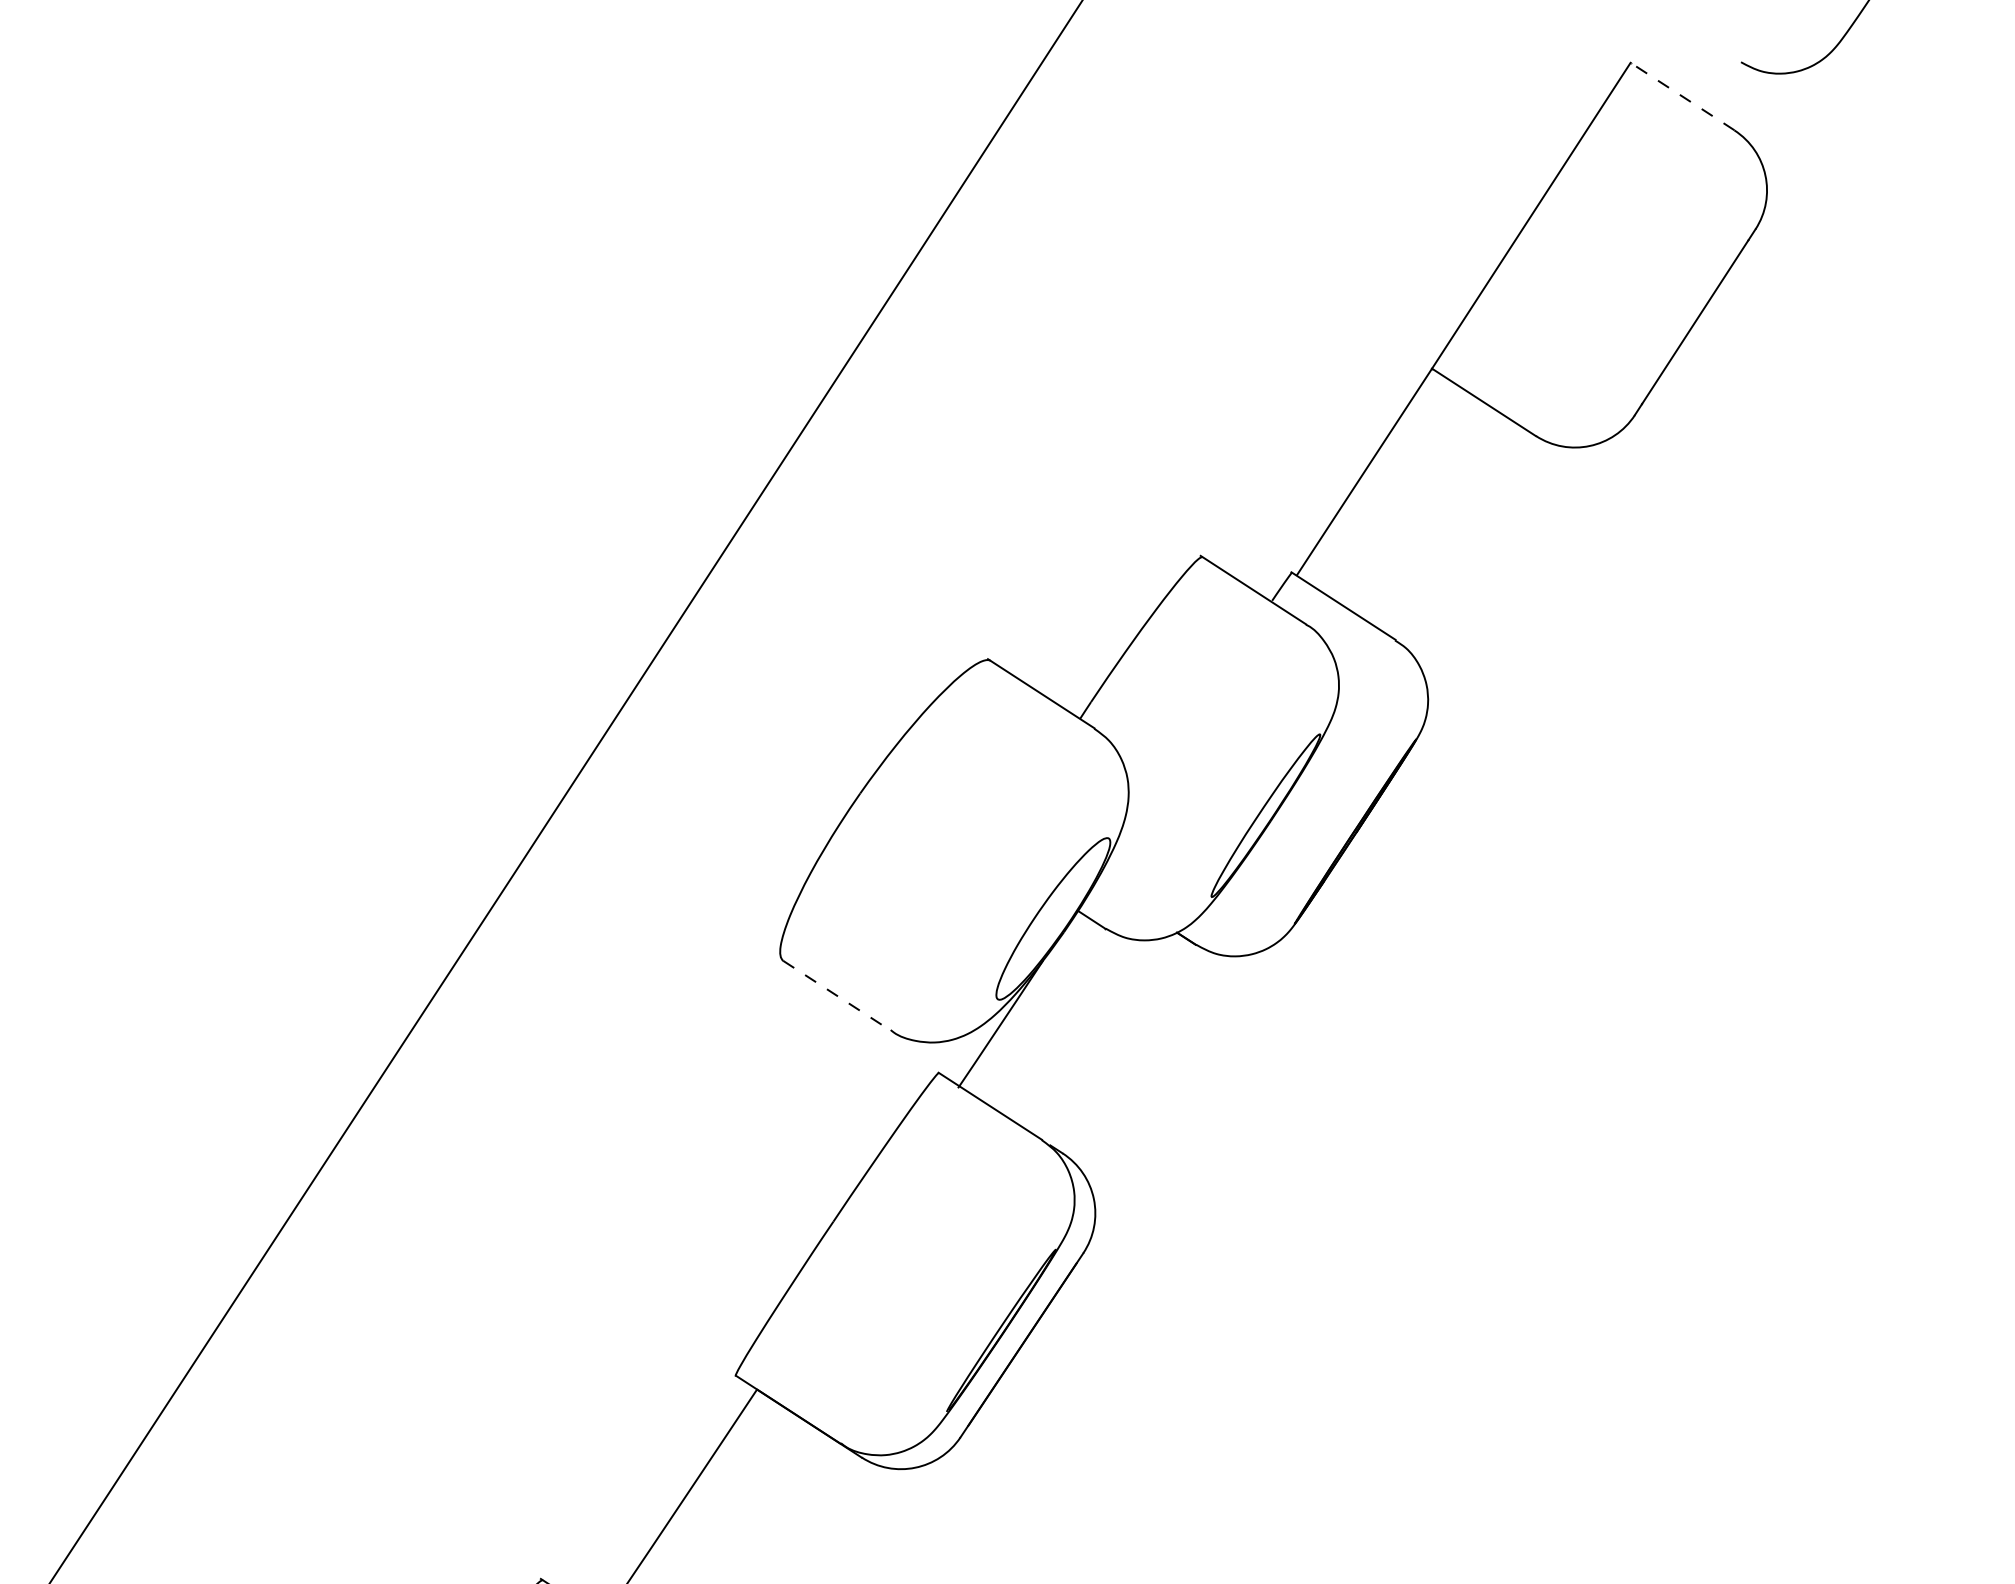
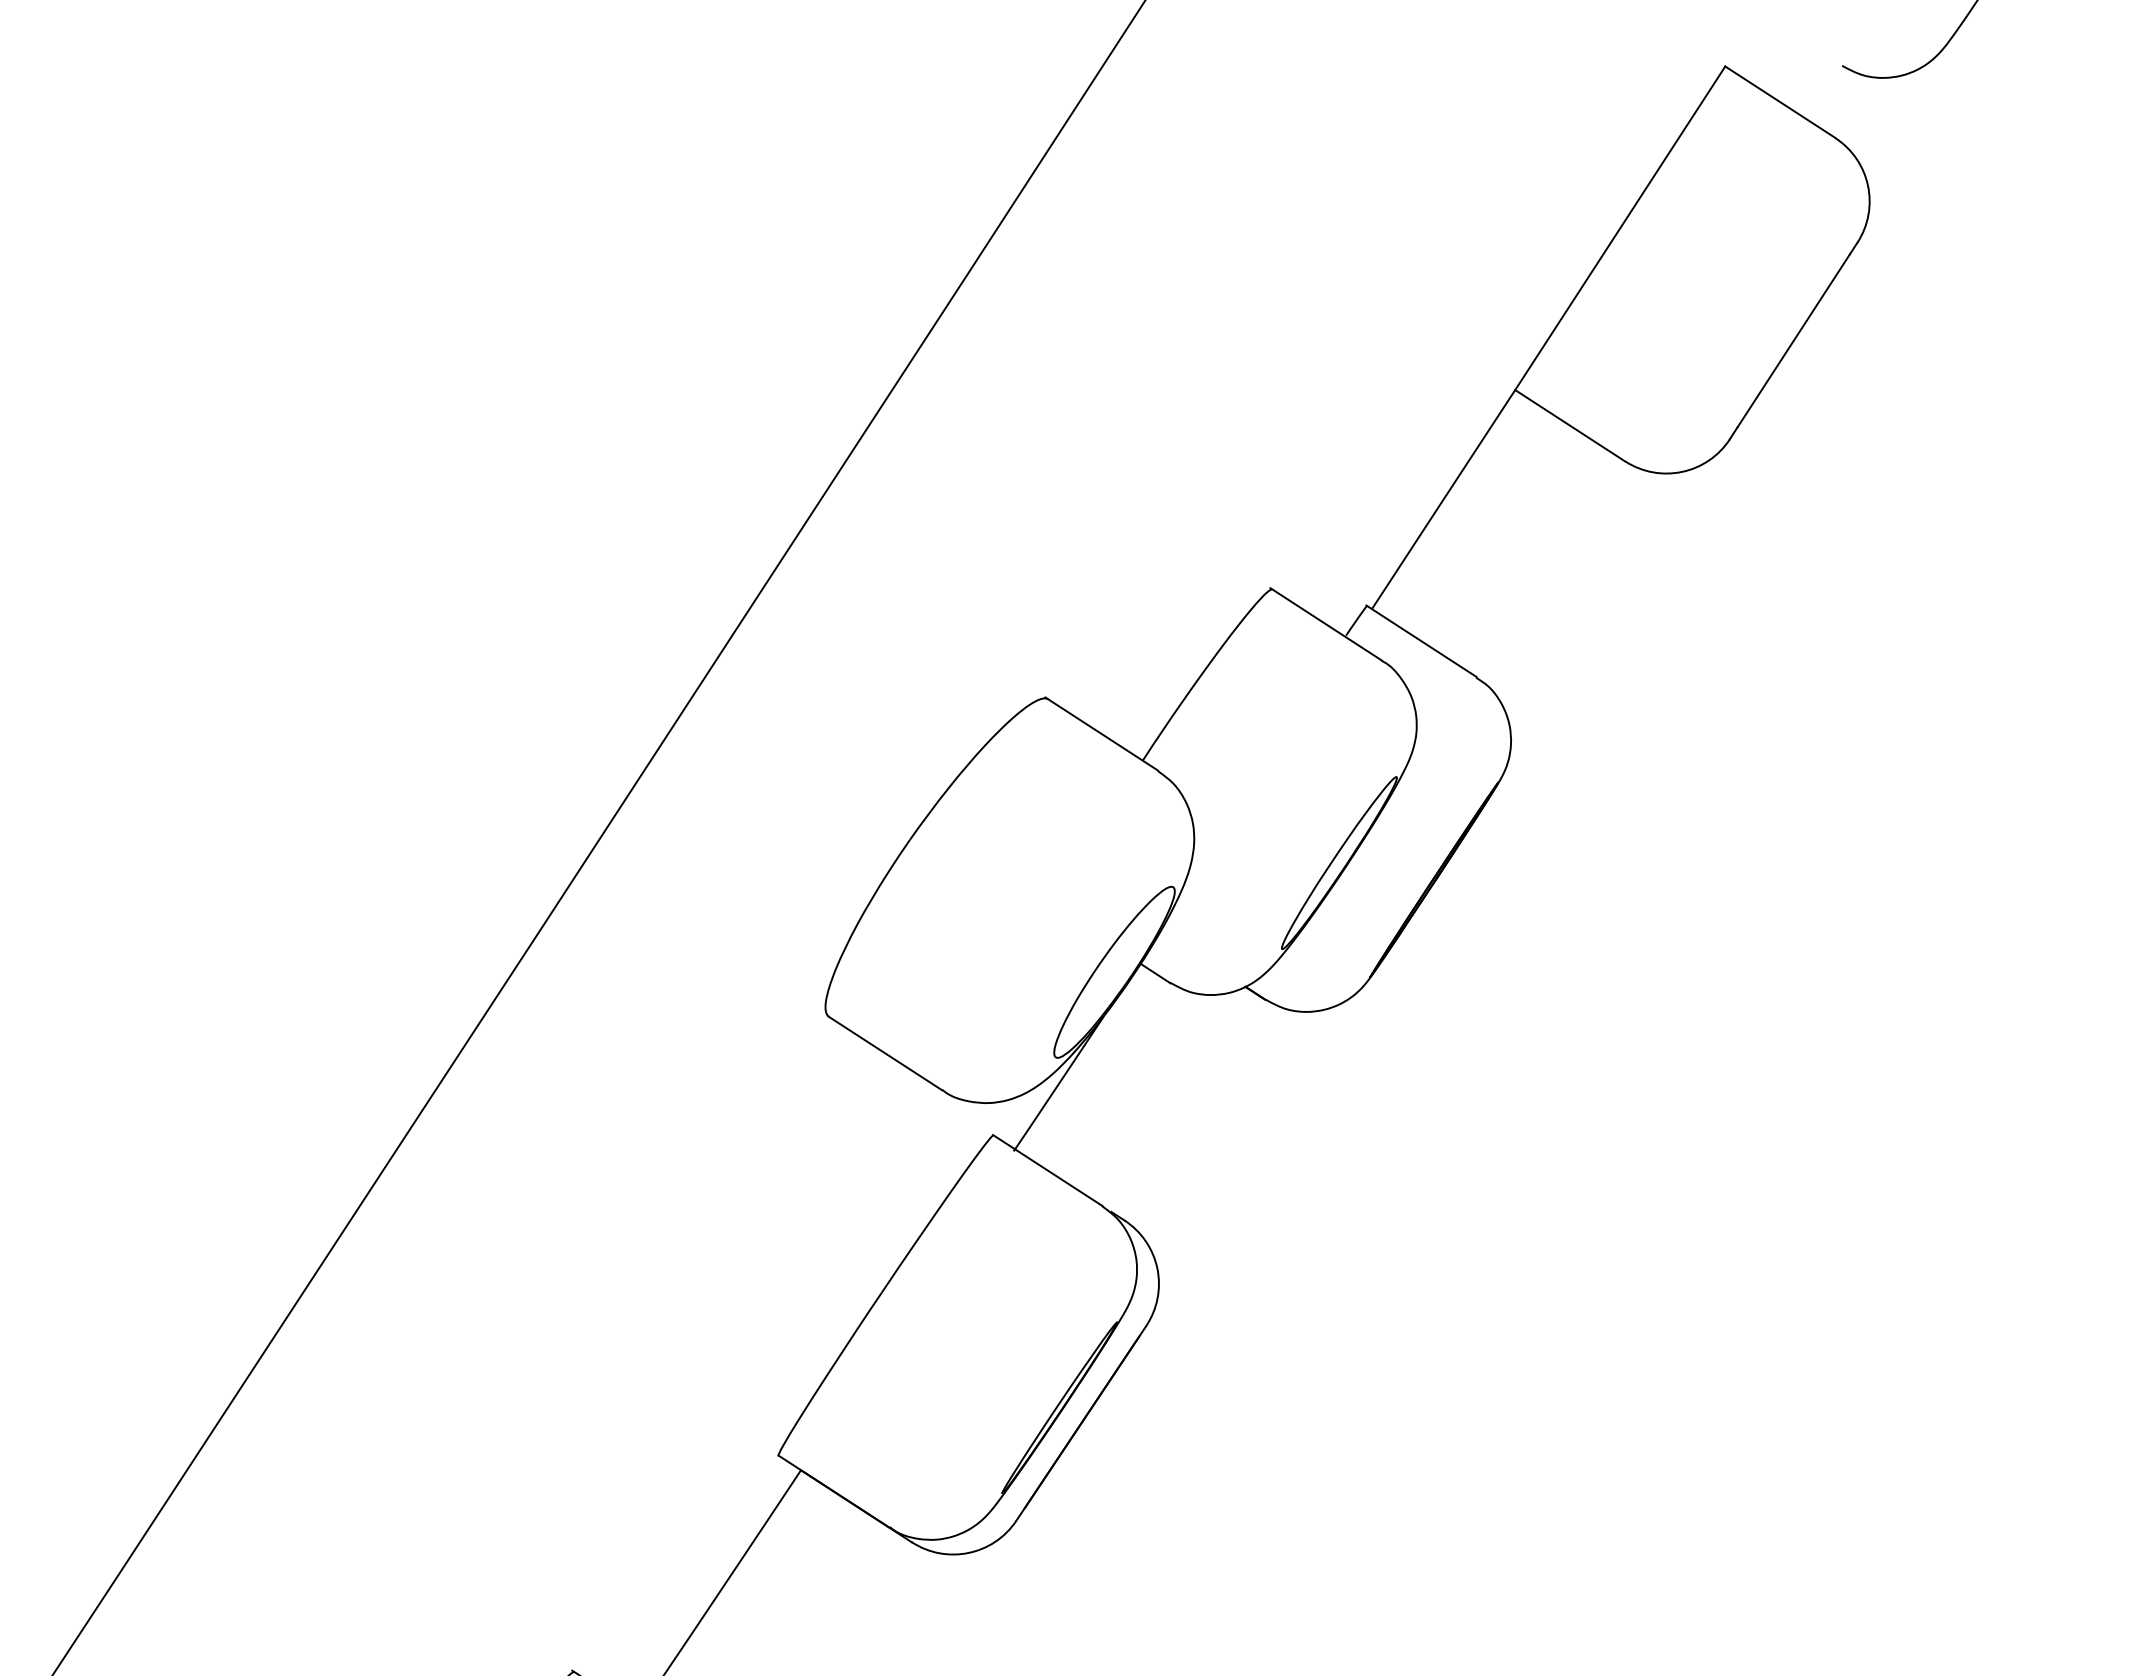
line: (1682, 96) -> (1780, 102), dashed -> solid
line: (837, 996) -> (886, 1054), dashed -> solid

